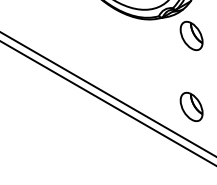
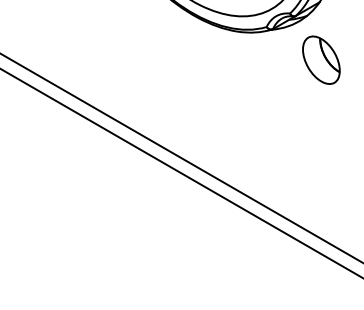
part: (191, 106) -> (321, 178), removed

